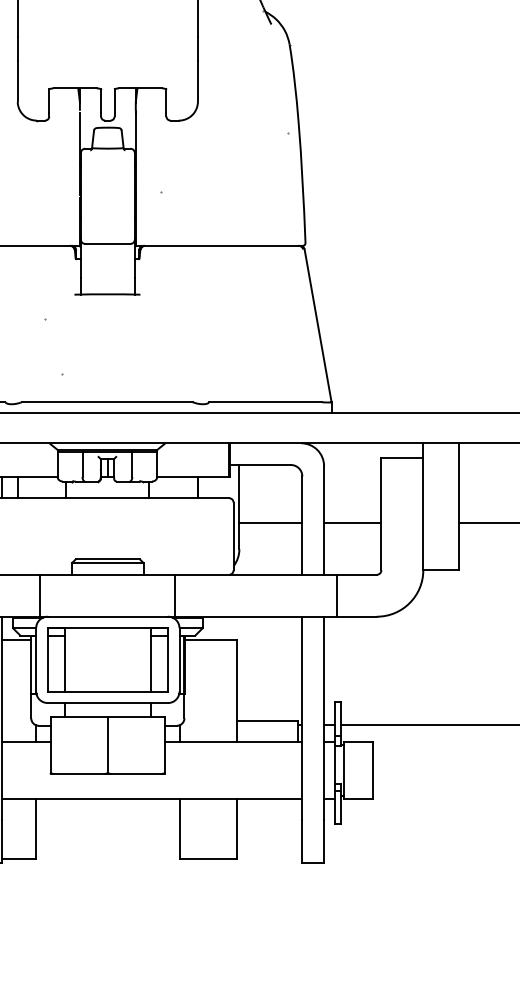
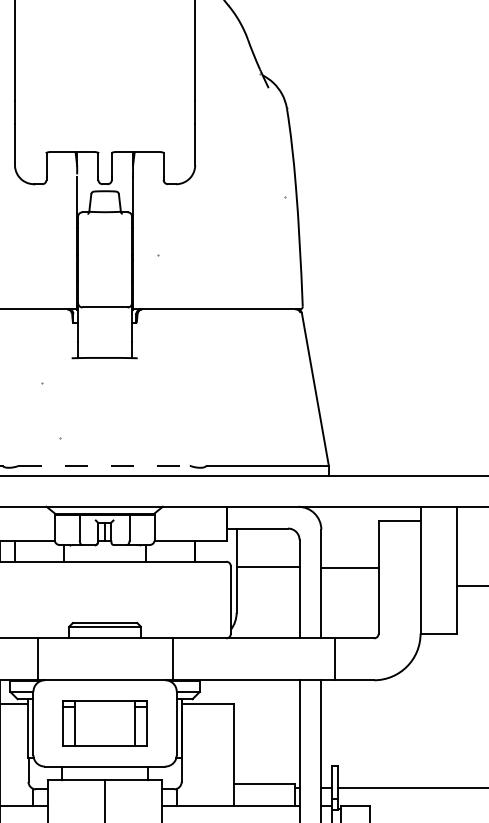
line: (107, 402) -> (104, 466), solid -> dashed
line: (270, 522) -> (267, 567), moved
line: (352, 522) -> (349, 568), moved
part: (107, 659) -> (104, 723), size x0.7

